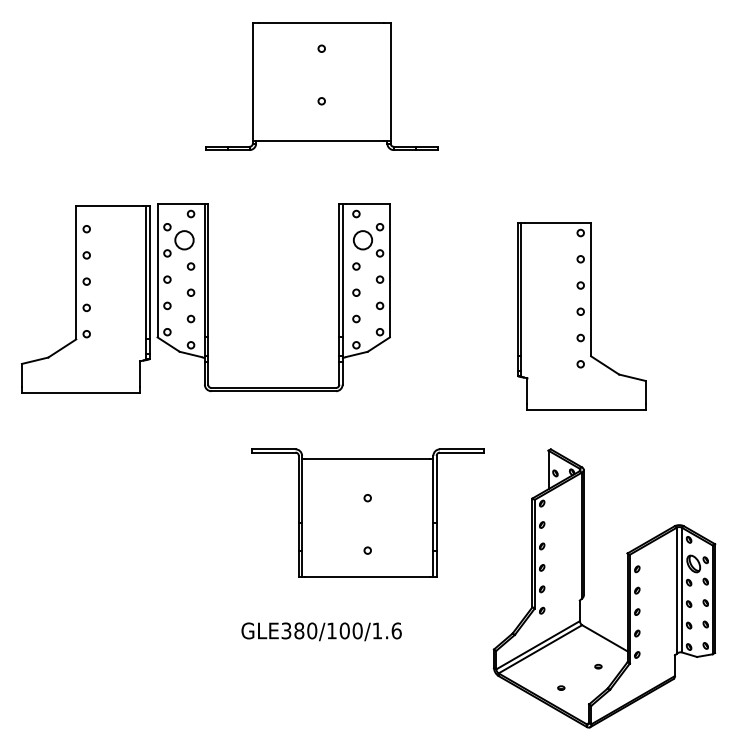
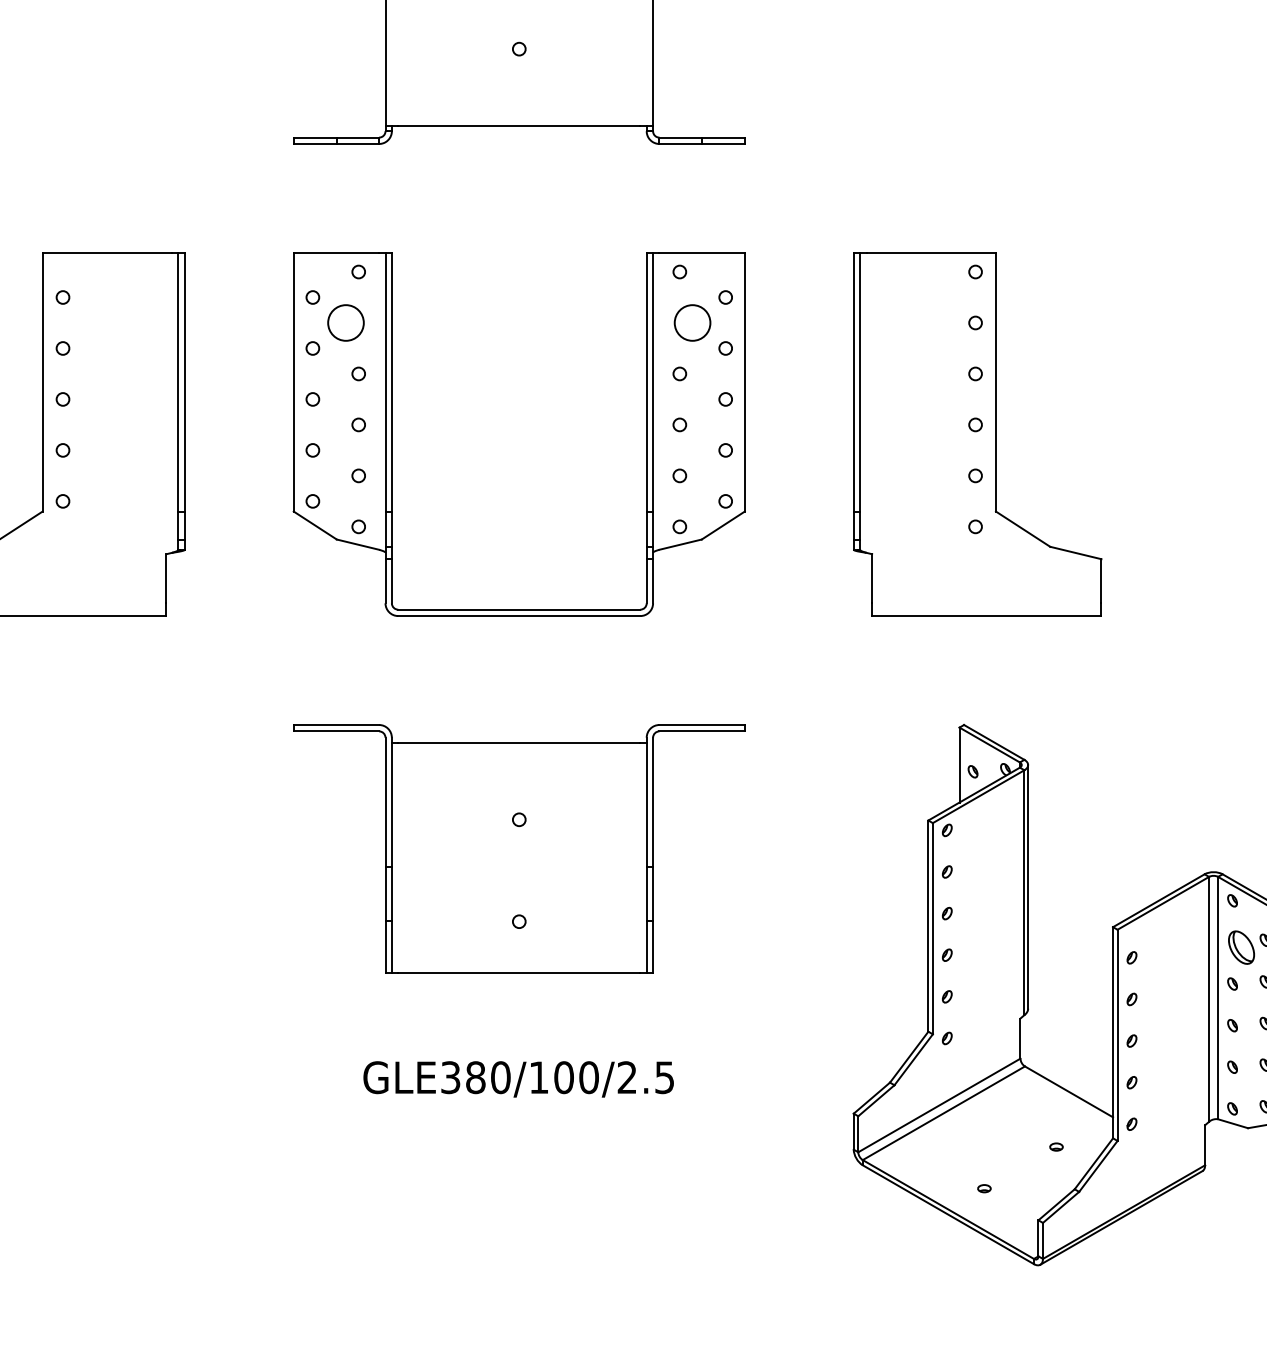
part: (208, 297) -> (392, 434), moved
part: (581, 316) -> (977, 434), moved
part: (367, 512) -> (518, 847), moved
text: (386, 630) -> (645, 1076), GLE380/100/1.6 -> GLE380/100/2.5

